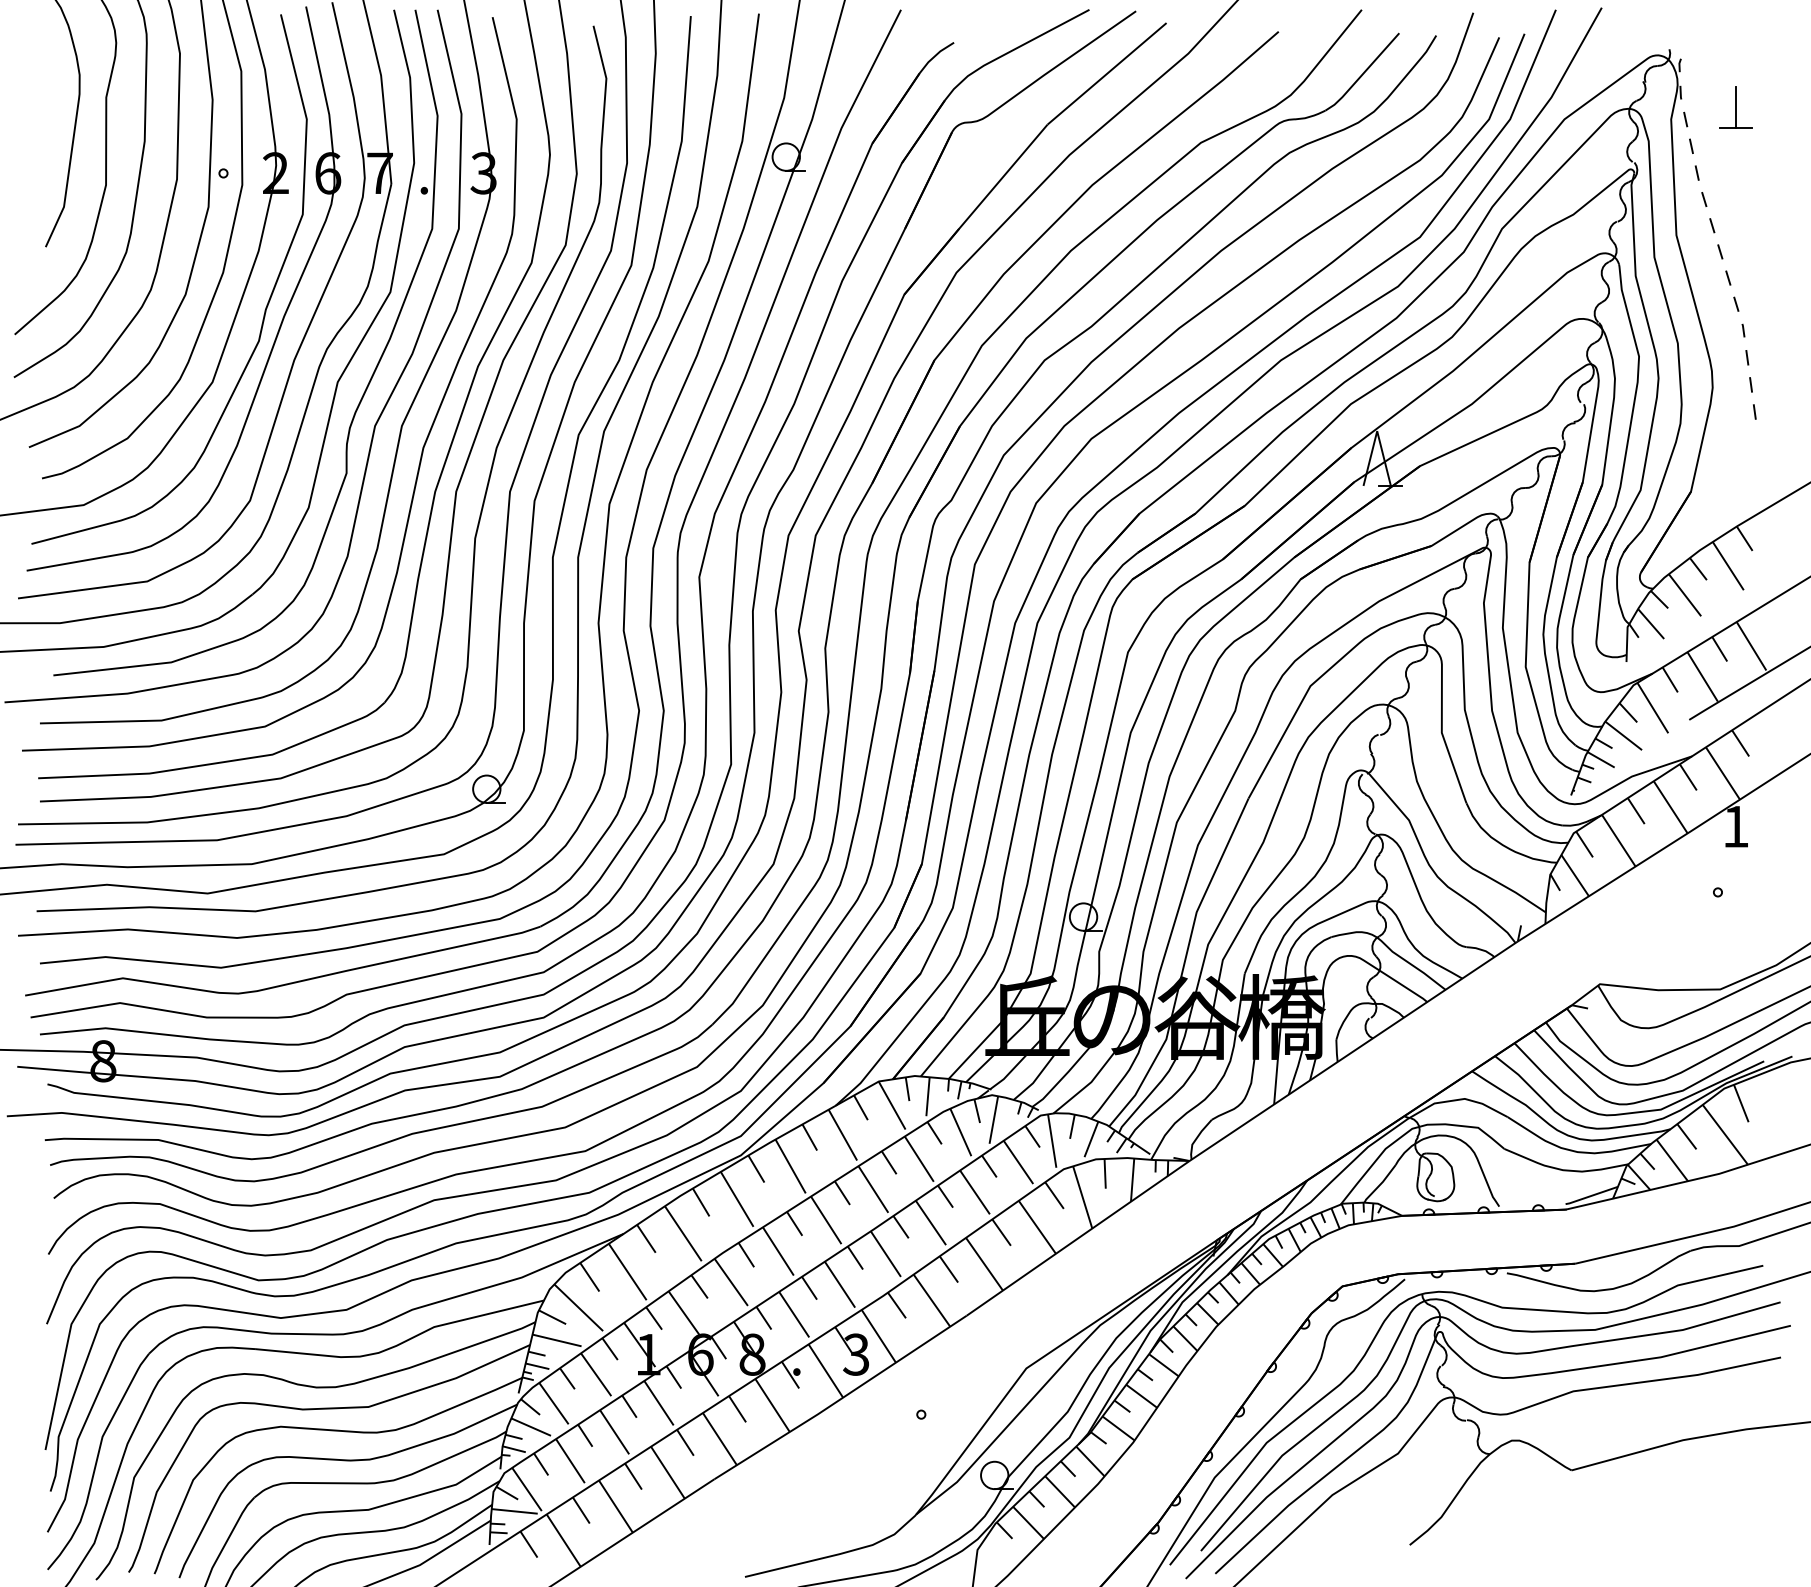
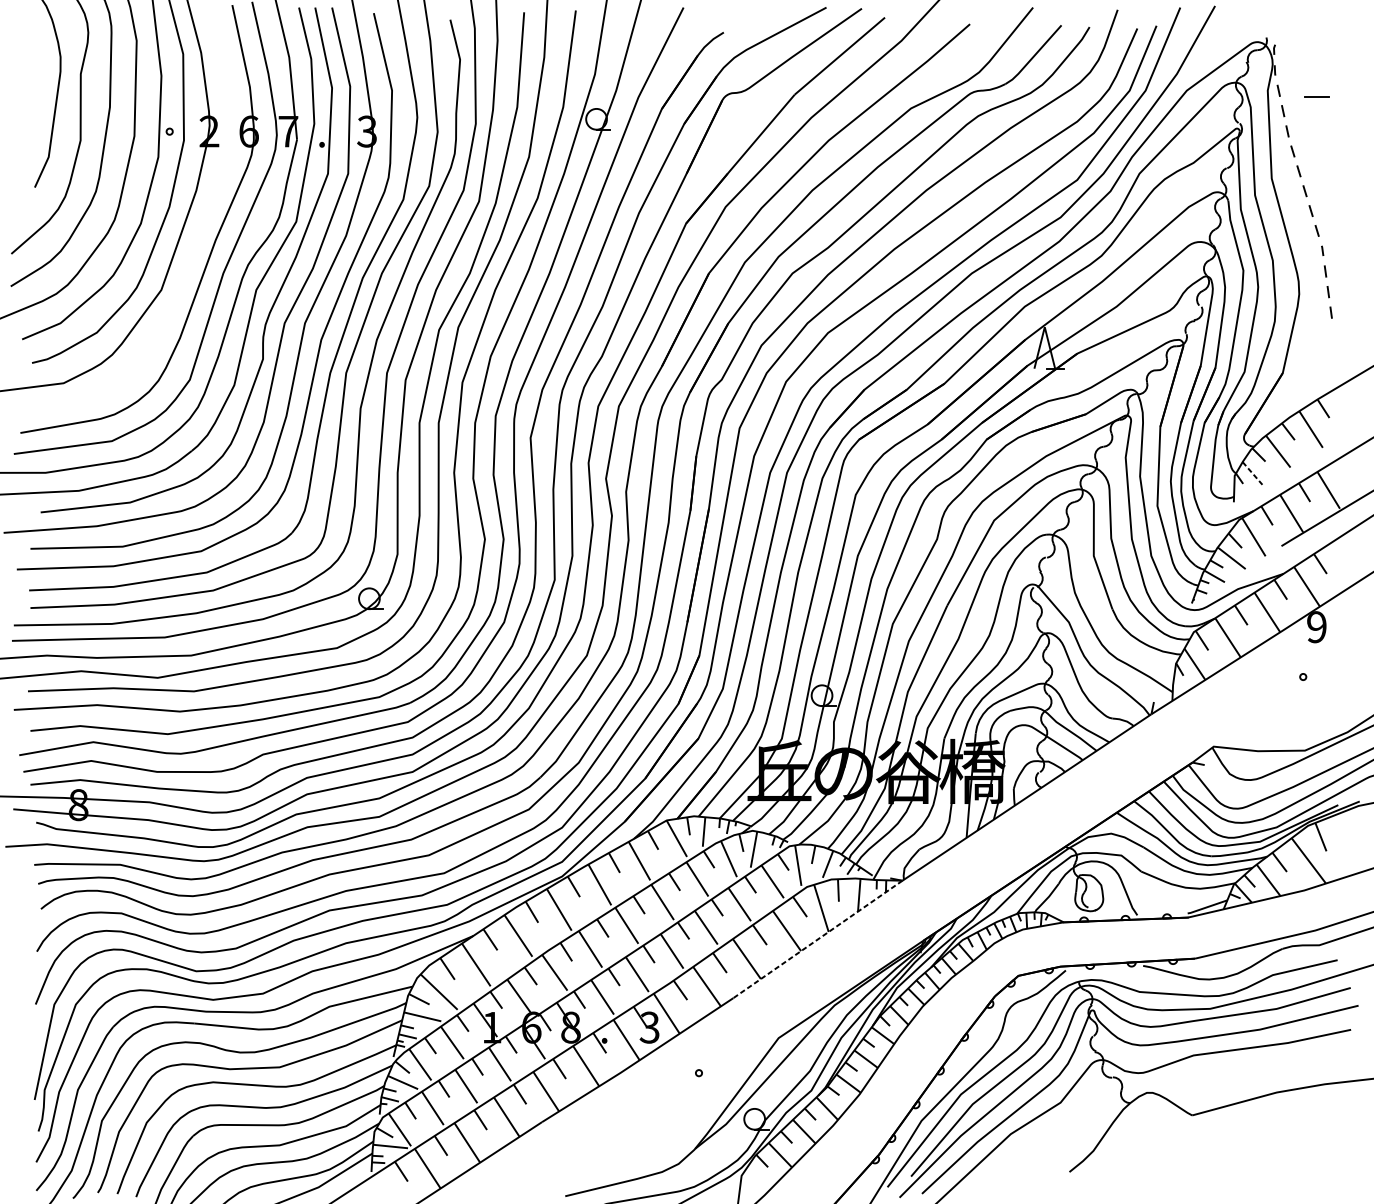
line: (1736, 107) -> (1317, 81), removed
curve: (264, 310) -> (200, 235), removed
line: (1651, 624) -> (1252, 473), solid -> dashed
text: (1735, 826) -> (1316, 627), 1 -> 9
line: (1078, 1238) -> (818, 939), solid -> dashed

